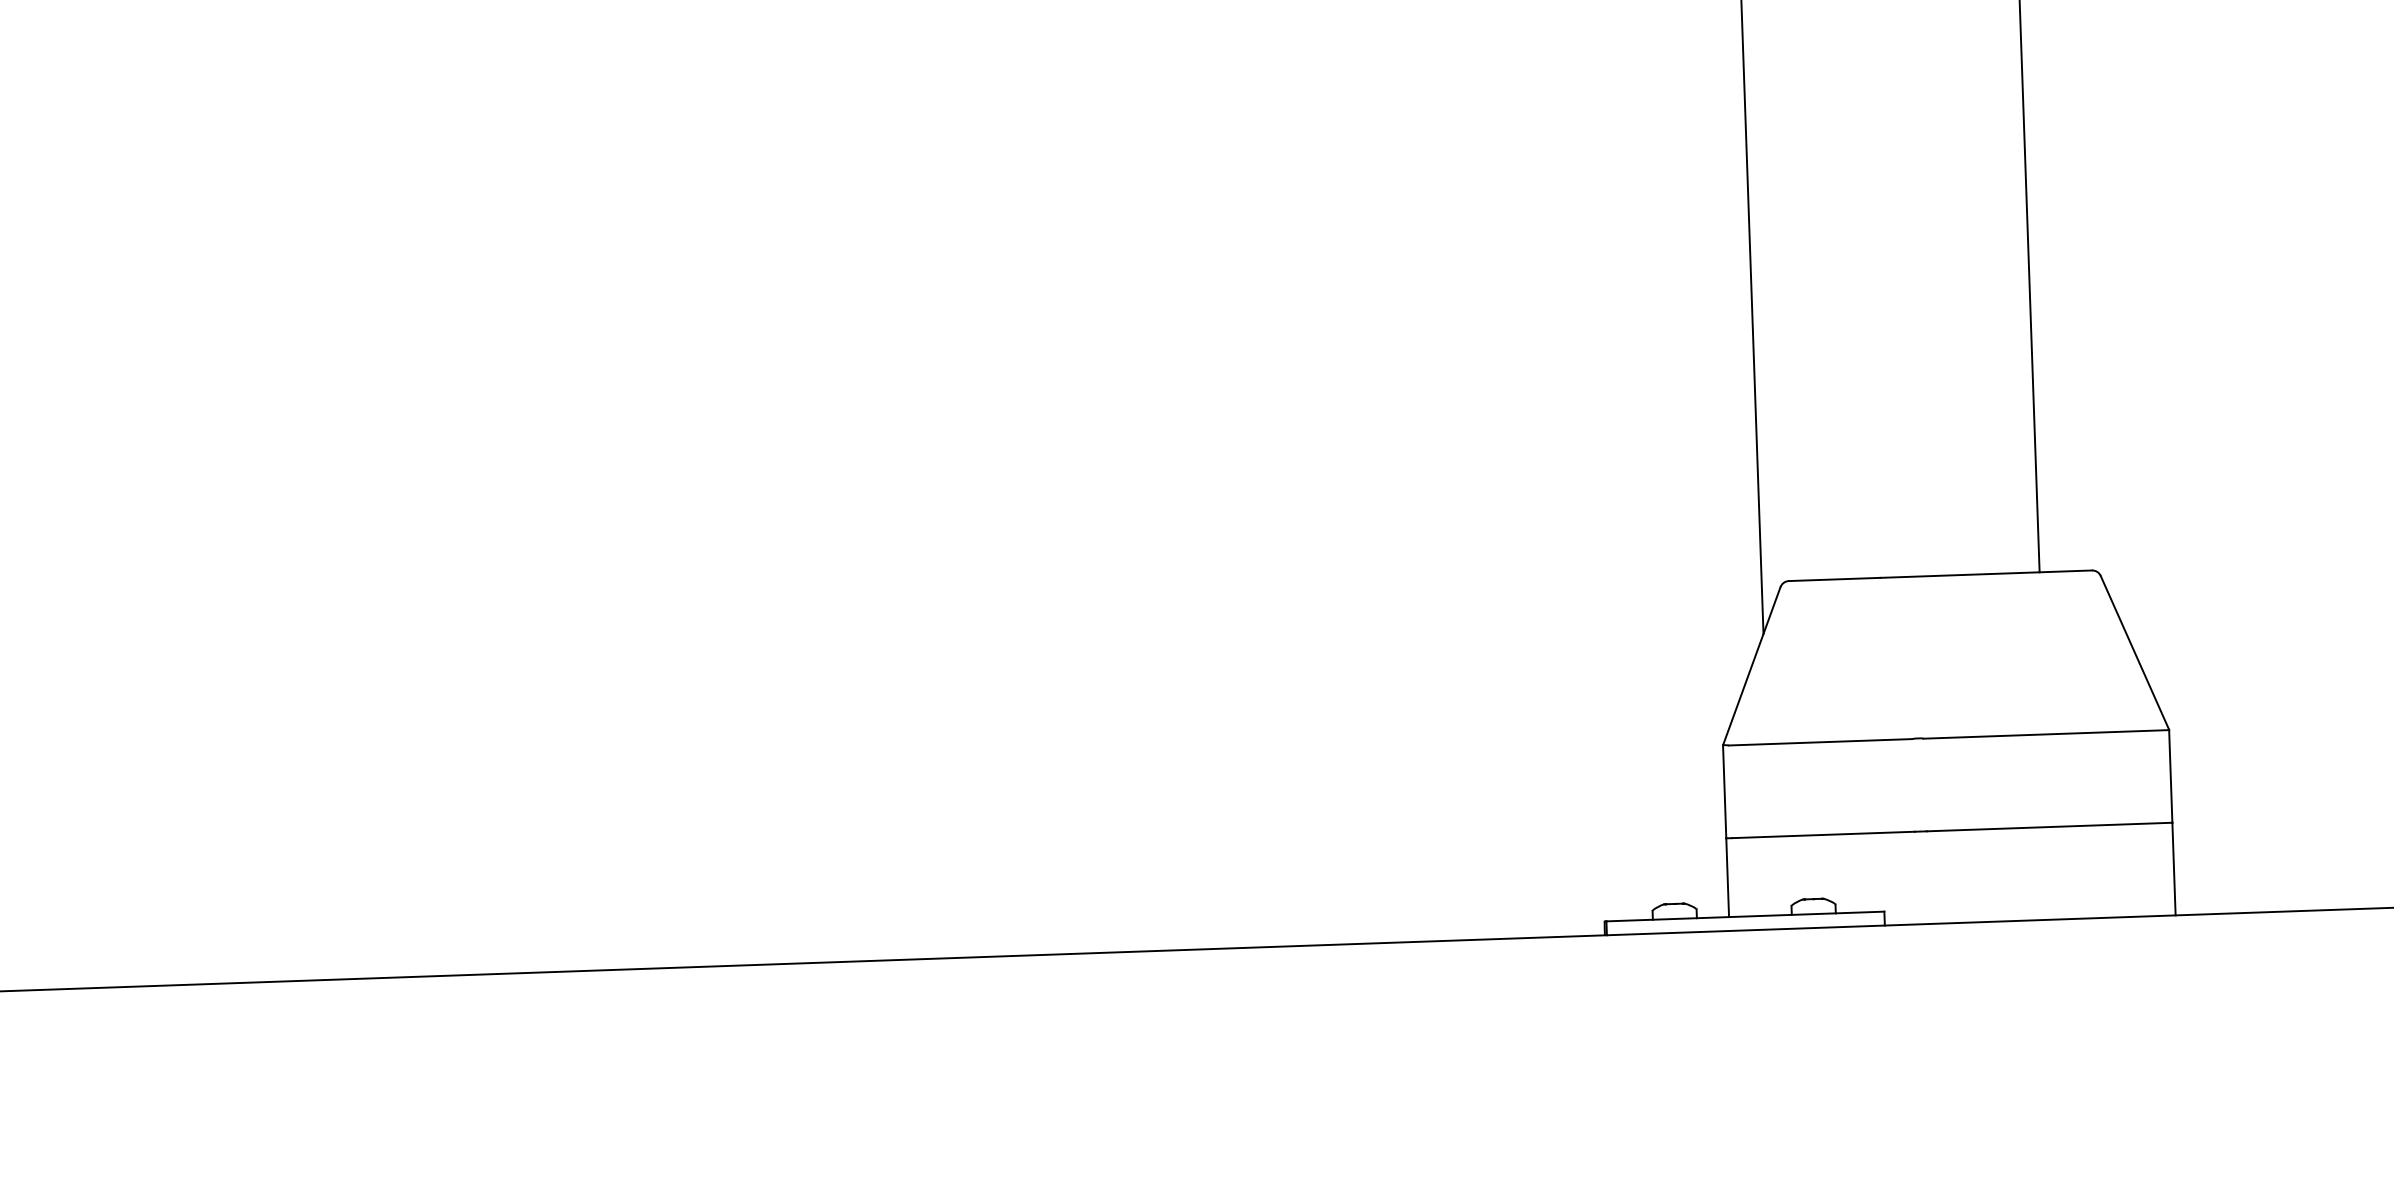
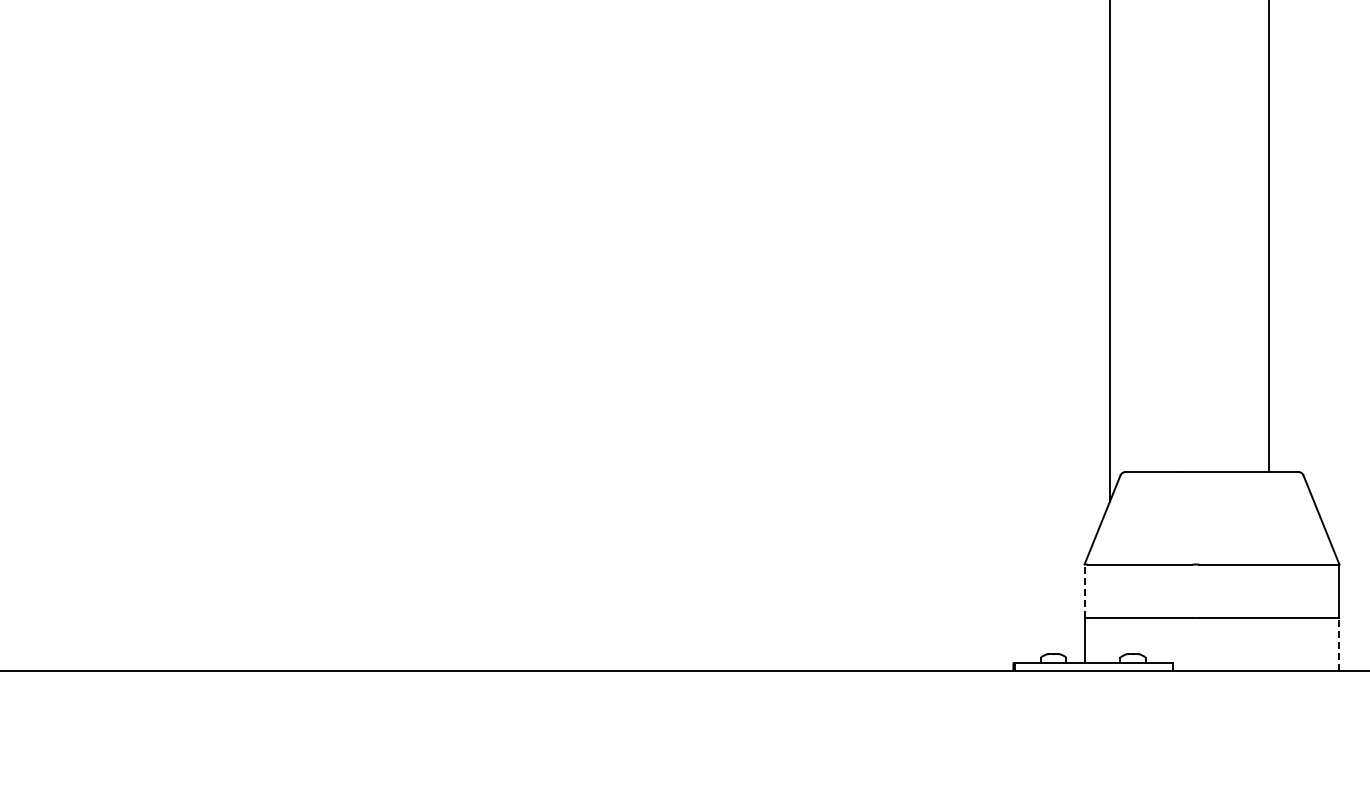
line: (1724, 792) -> (1084, 591), solid -> dashed
line: (2174, 867) -> (1339, 643), solid -> dashed

